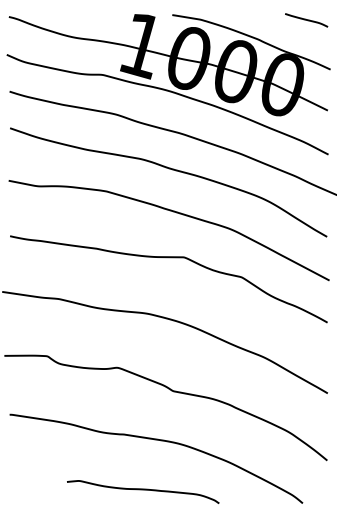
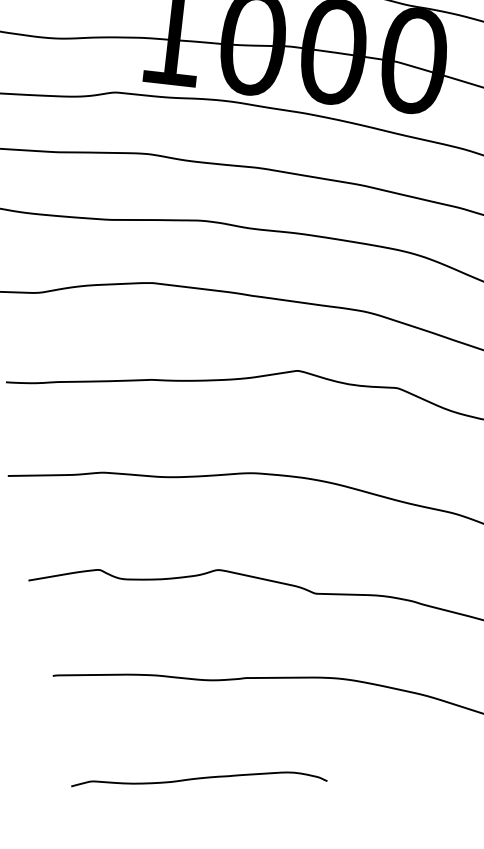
curve: (143, 490) -> (199, 780), moved

